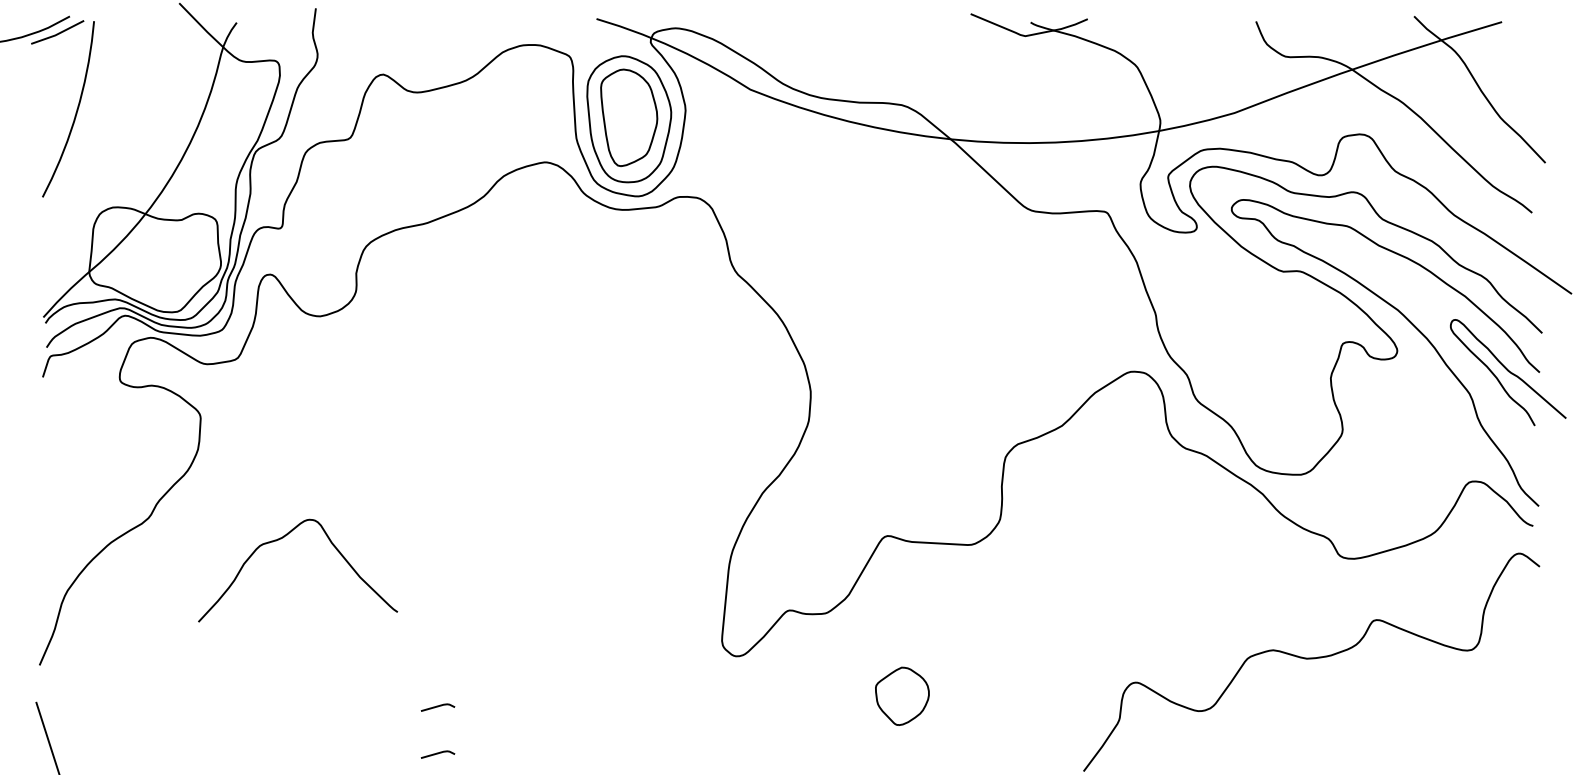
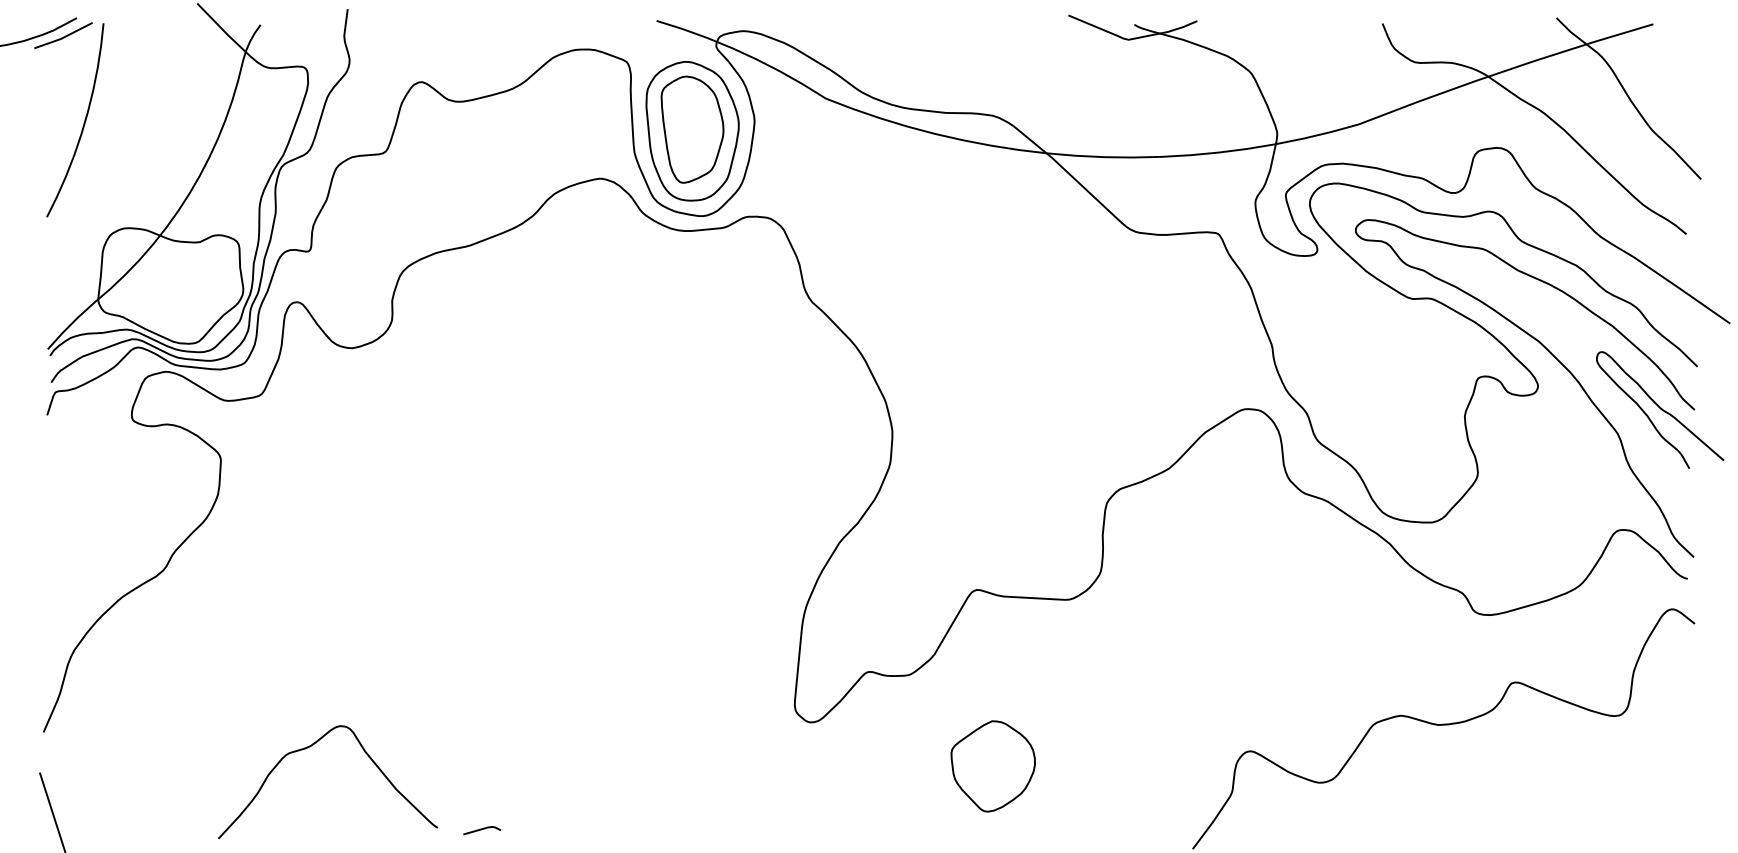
curve: (283, 538) -> (312, 746), moved
part: (902, 696) -> (993, 766), size x1.43
line: (437, 707) -> (481, 778), removed

